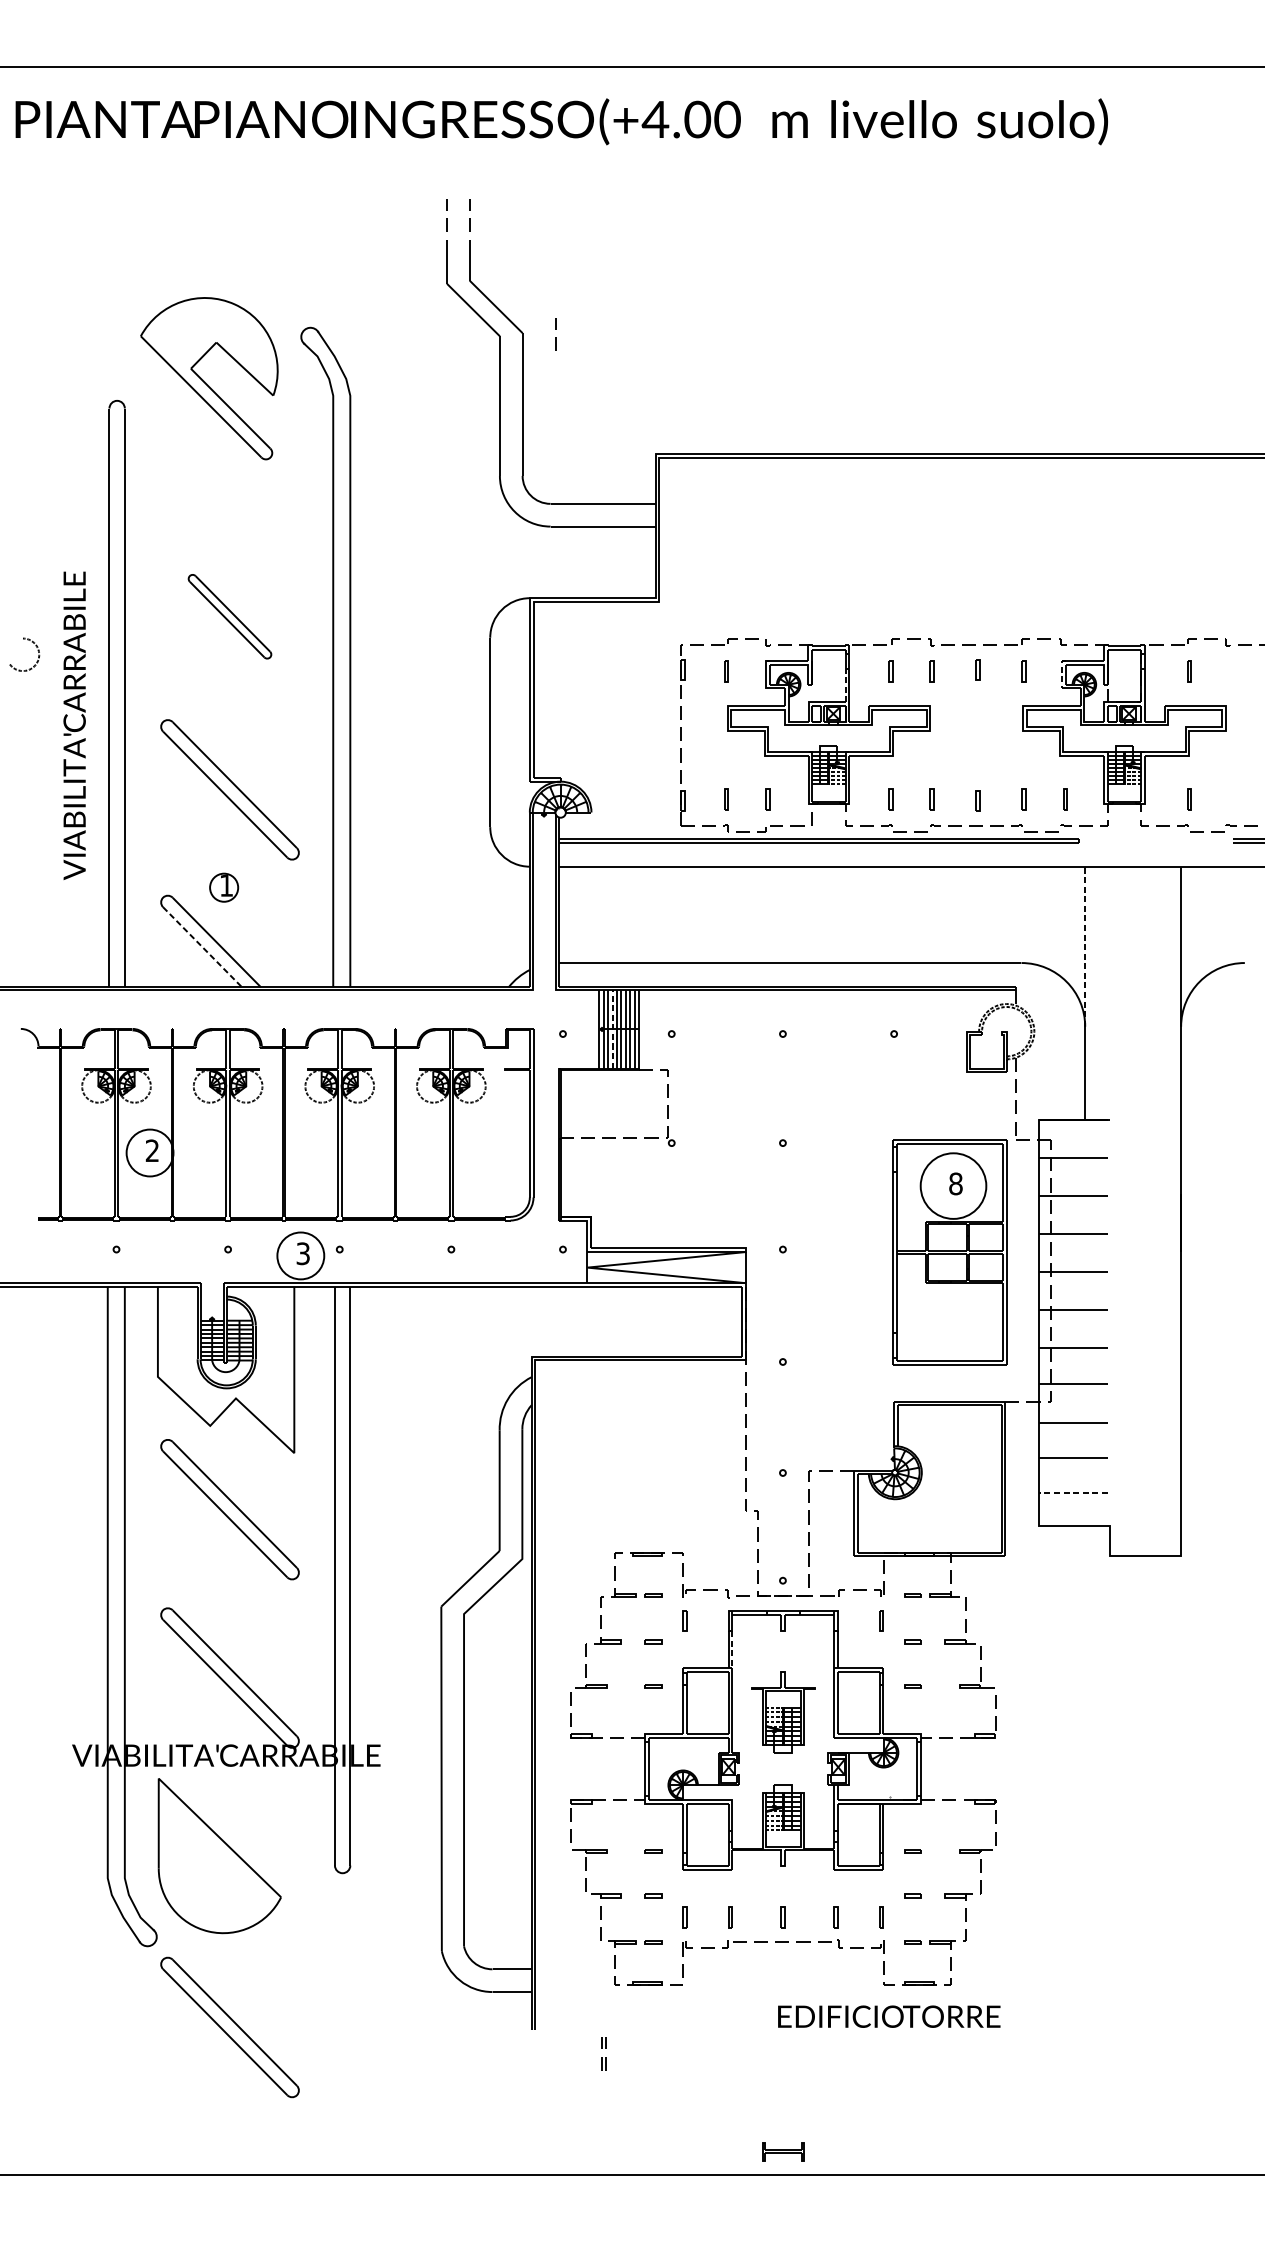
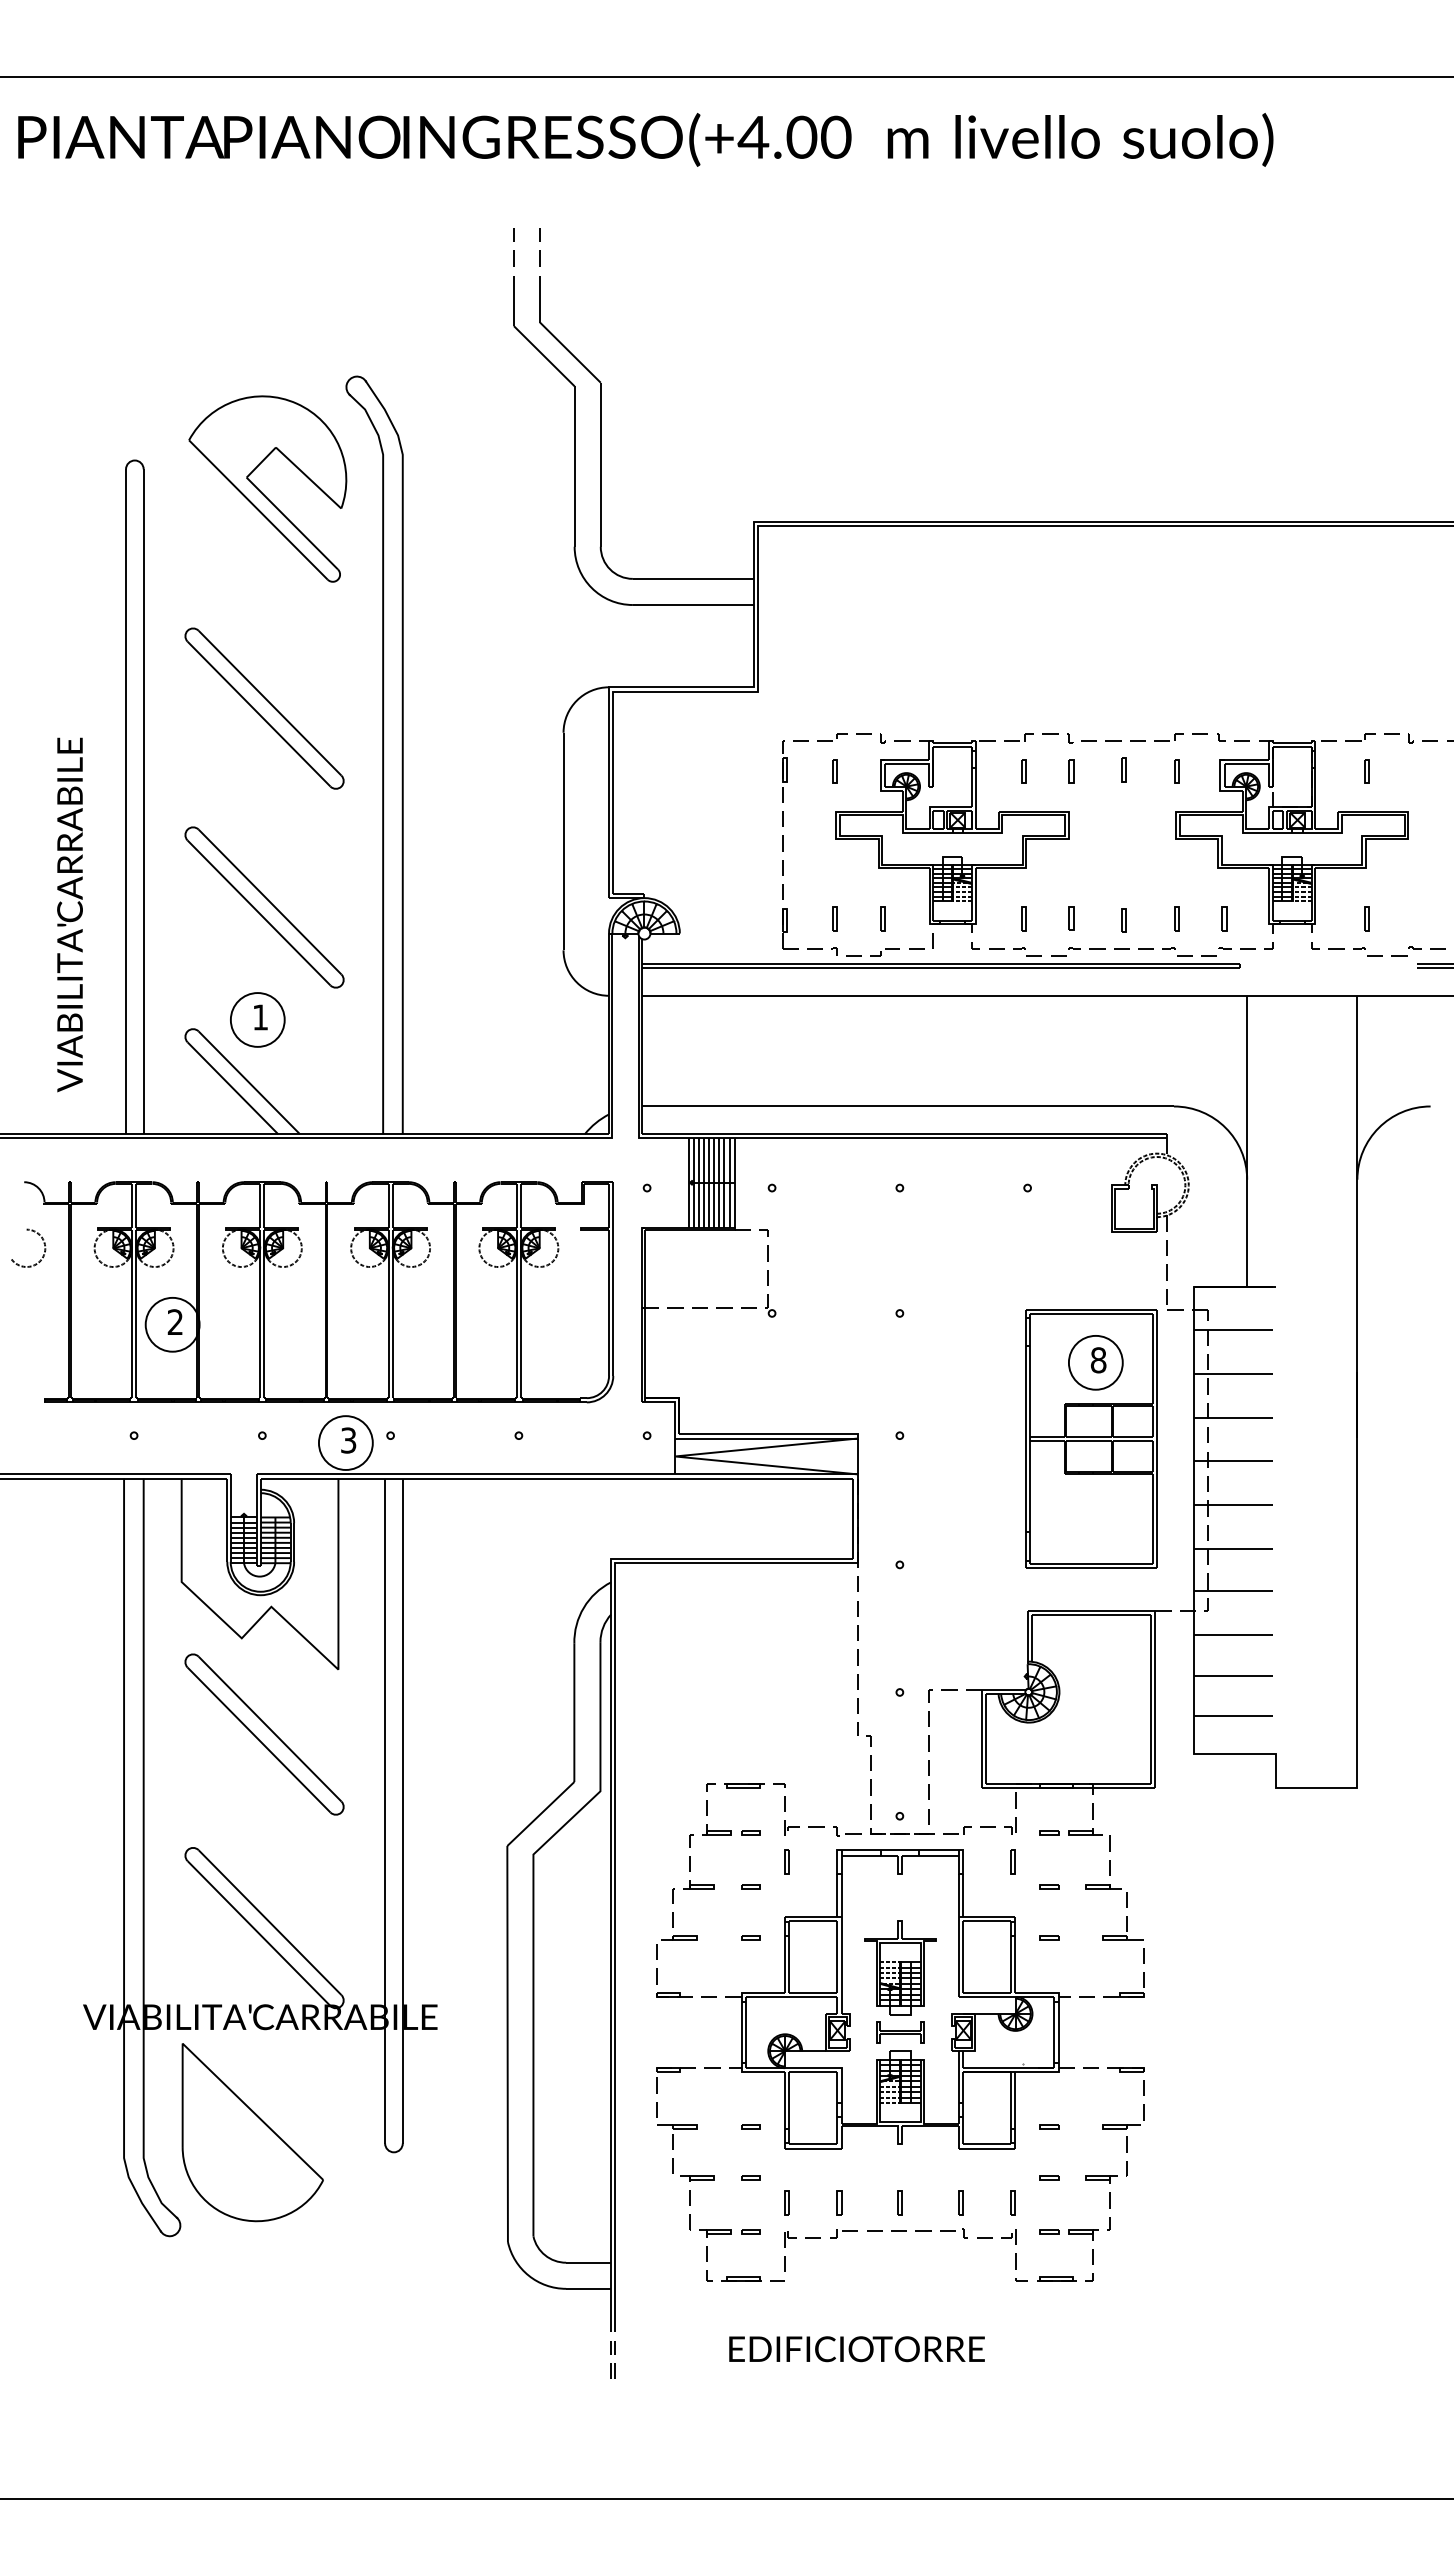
line: (555, 337) -> (638, 387), removed
part: (204, 381) -> (262, 492), moved
part: (229, 616) -> (264, 708), size x1.67
arc: (37, 650) -> (43, 1243), moved
line: (1061, 674) -> (1220, 775), dashed -> solid
line: (845, 685) -> (971, 787), dashed -> solid
text: (74, 725) -> (69, 914), moved
circle: (223, 887) -> (257, 1019), size x1.67
line: (1085, 946) -> (1247, 1087), dashed -> solid
line: (202, 947) -> (232, 1088), dashed -> solid
line: (612, 1029) -> (704, 1182), dashed -> solid
circle: (953, 1185) -> (1095, 1362), size x0.71
line: (1073, 1493) -> (1233, 1715), dashed -> solid
line: (732, 1649) -> (841, 1895), dashed -> solid
text: (888, 2016) -> (856, 2349), moved
part: (229, 2027) -> (264, 2329), removed
part: (603, 2053) -> (612, 2359), moved
part: (783, 2151) -> (900, 2032), moved

